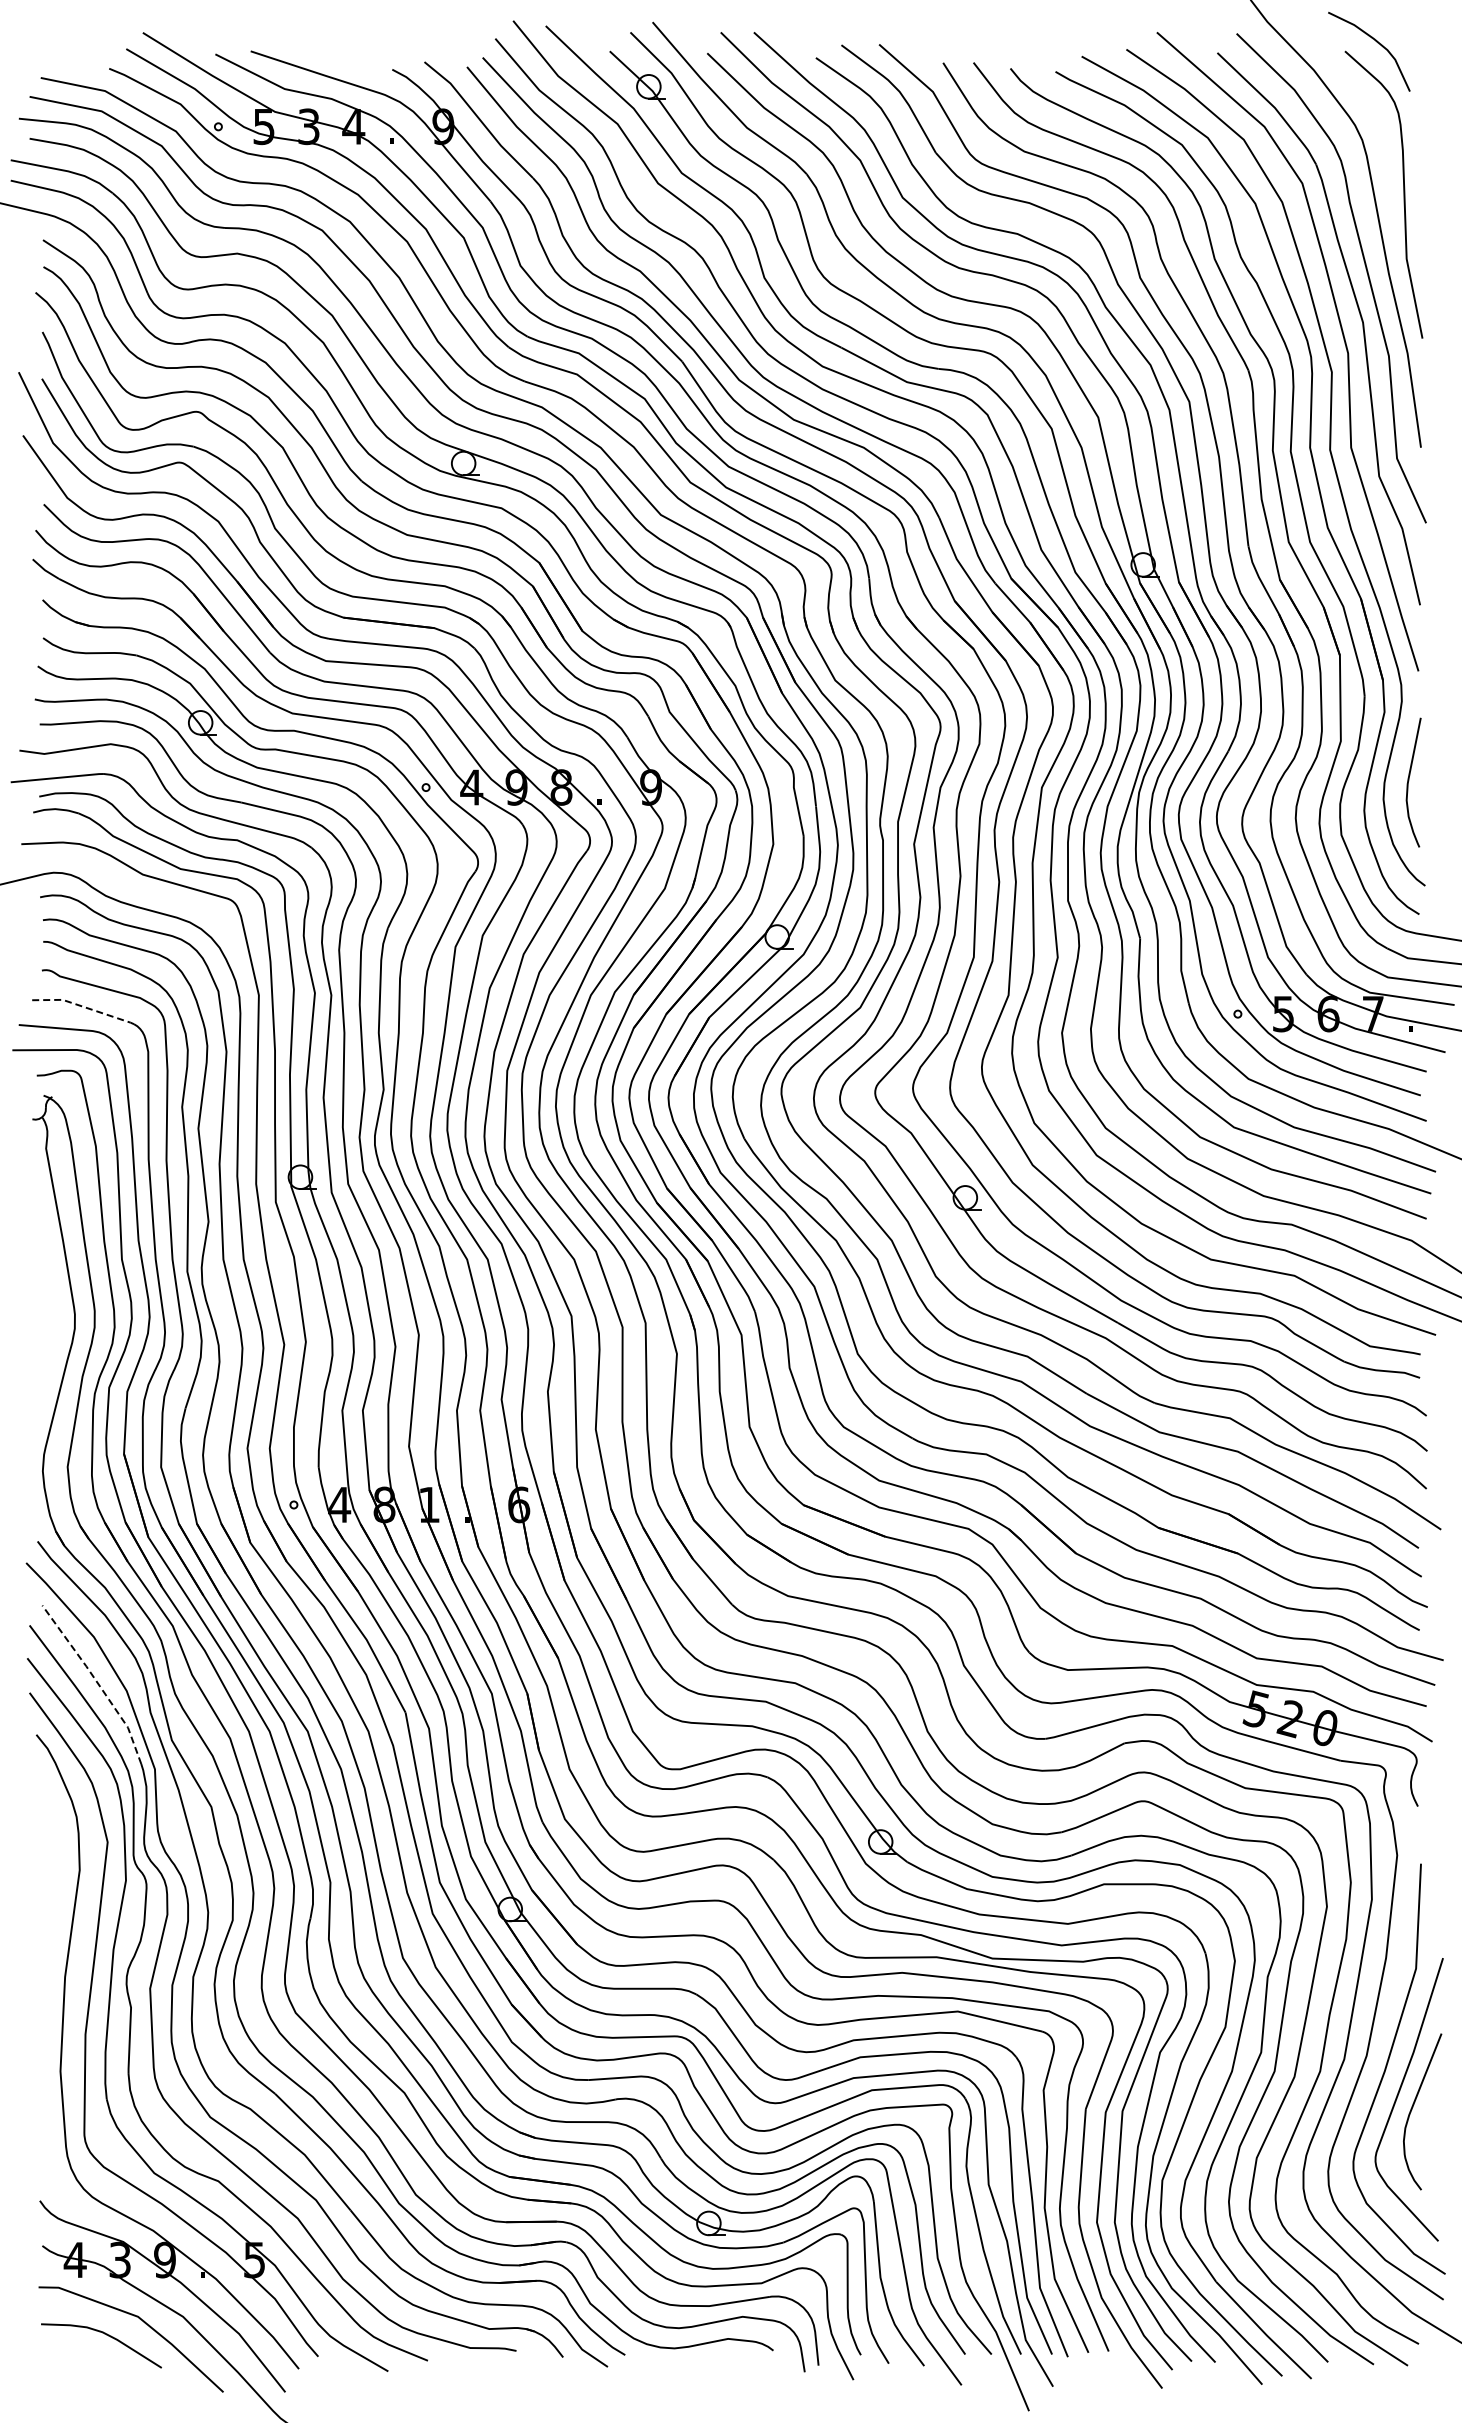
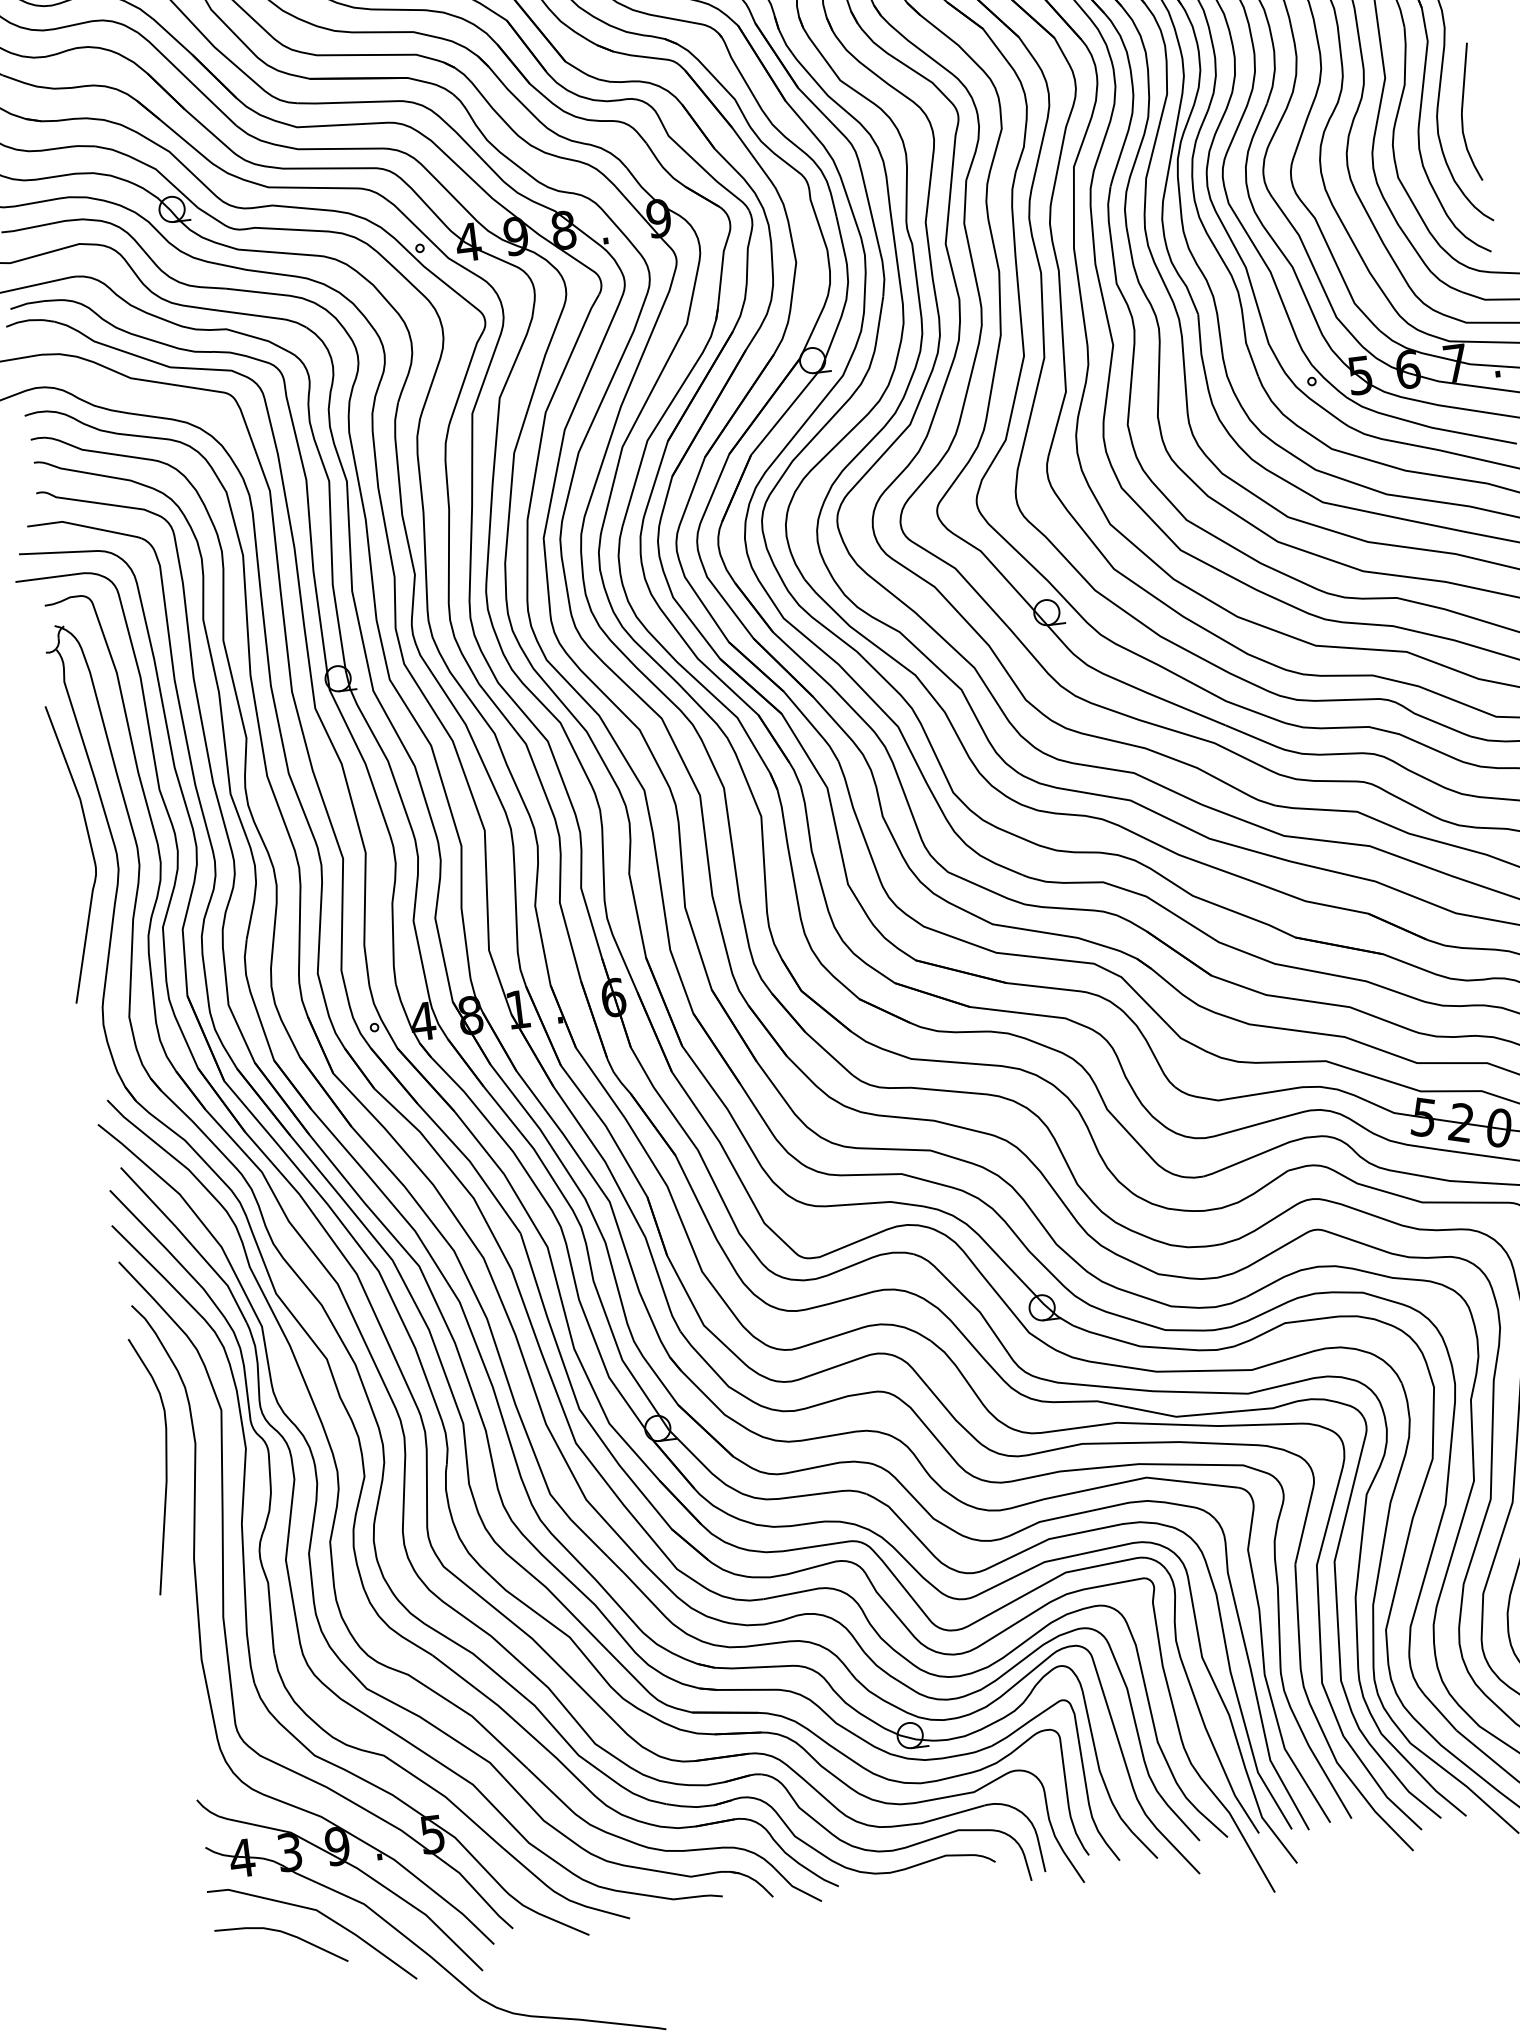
line: (82, 1006) -> (84, 526), dashed -> solid
curve: (51, 1308) -> (91, 851), added
line: (96, 1681) -> (188, 1241), dashed -> solid
curve: (49, 1885) -> (165, 1463), added

